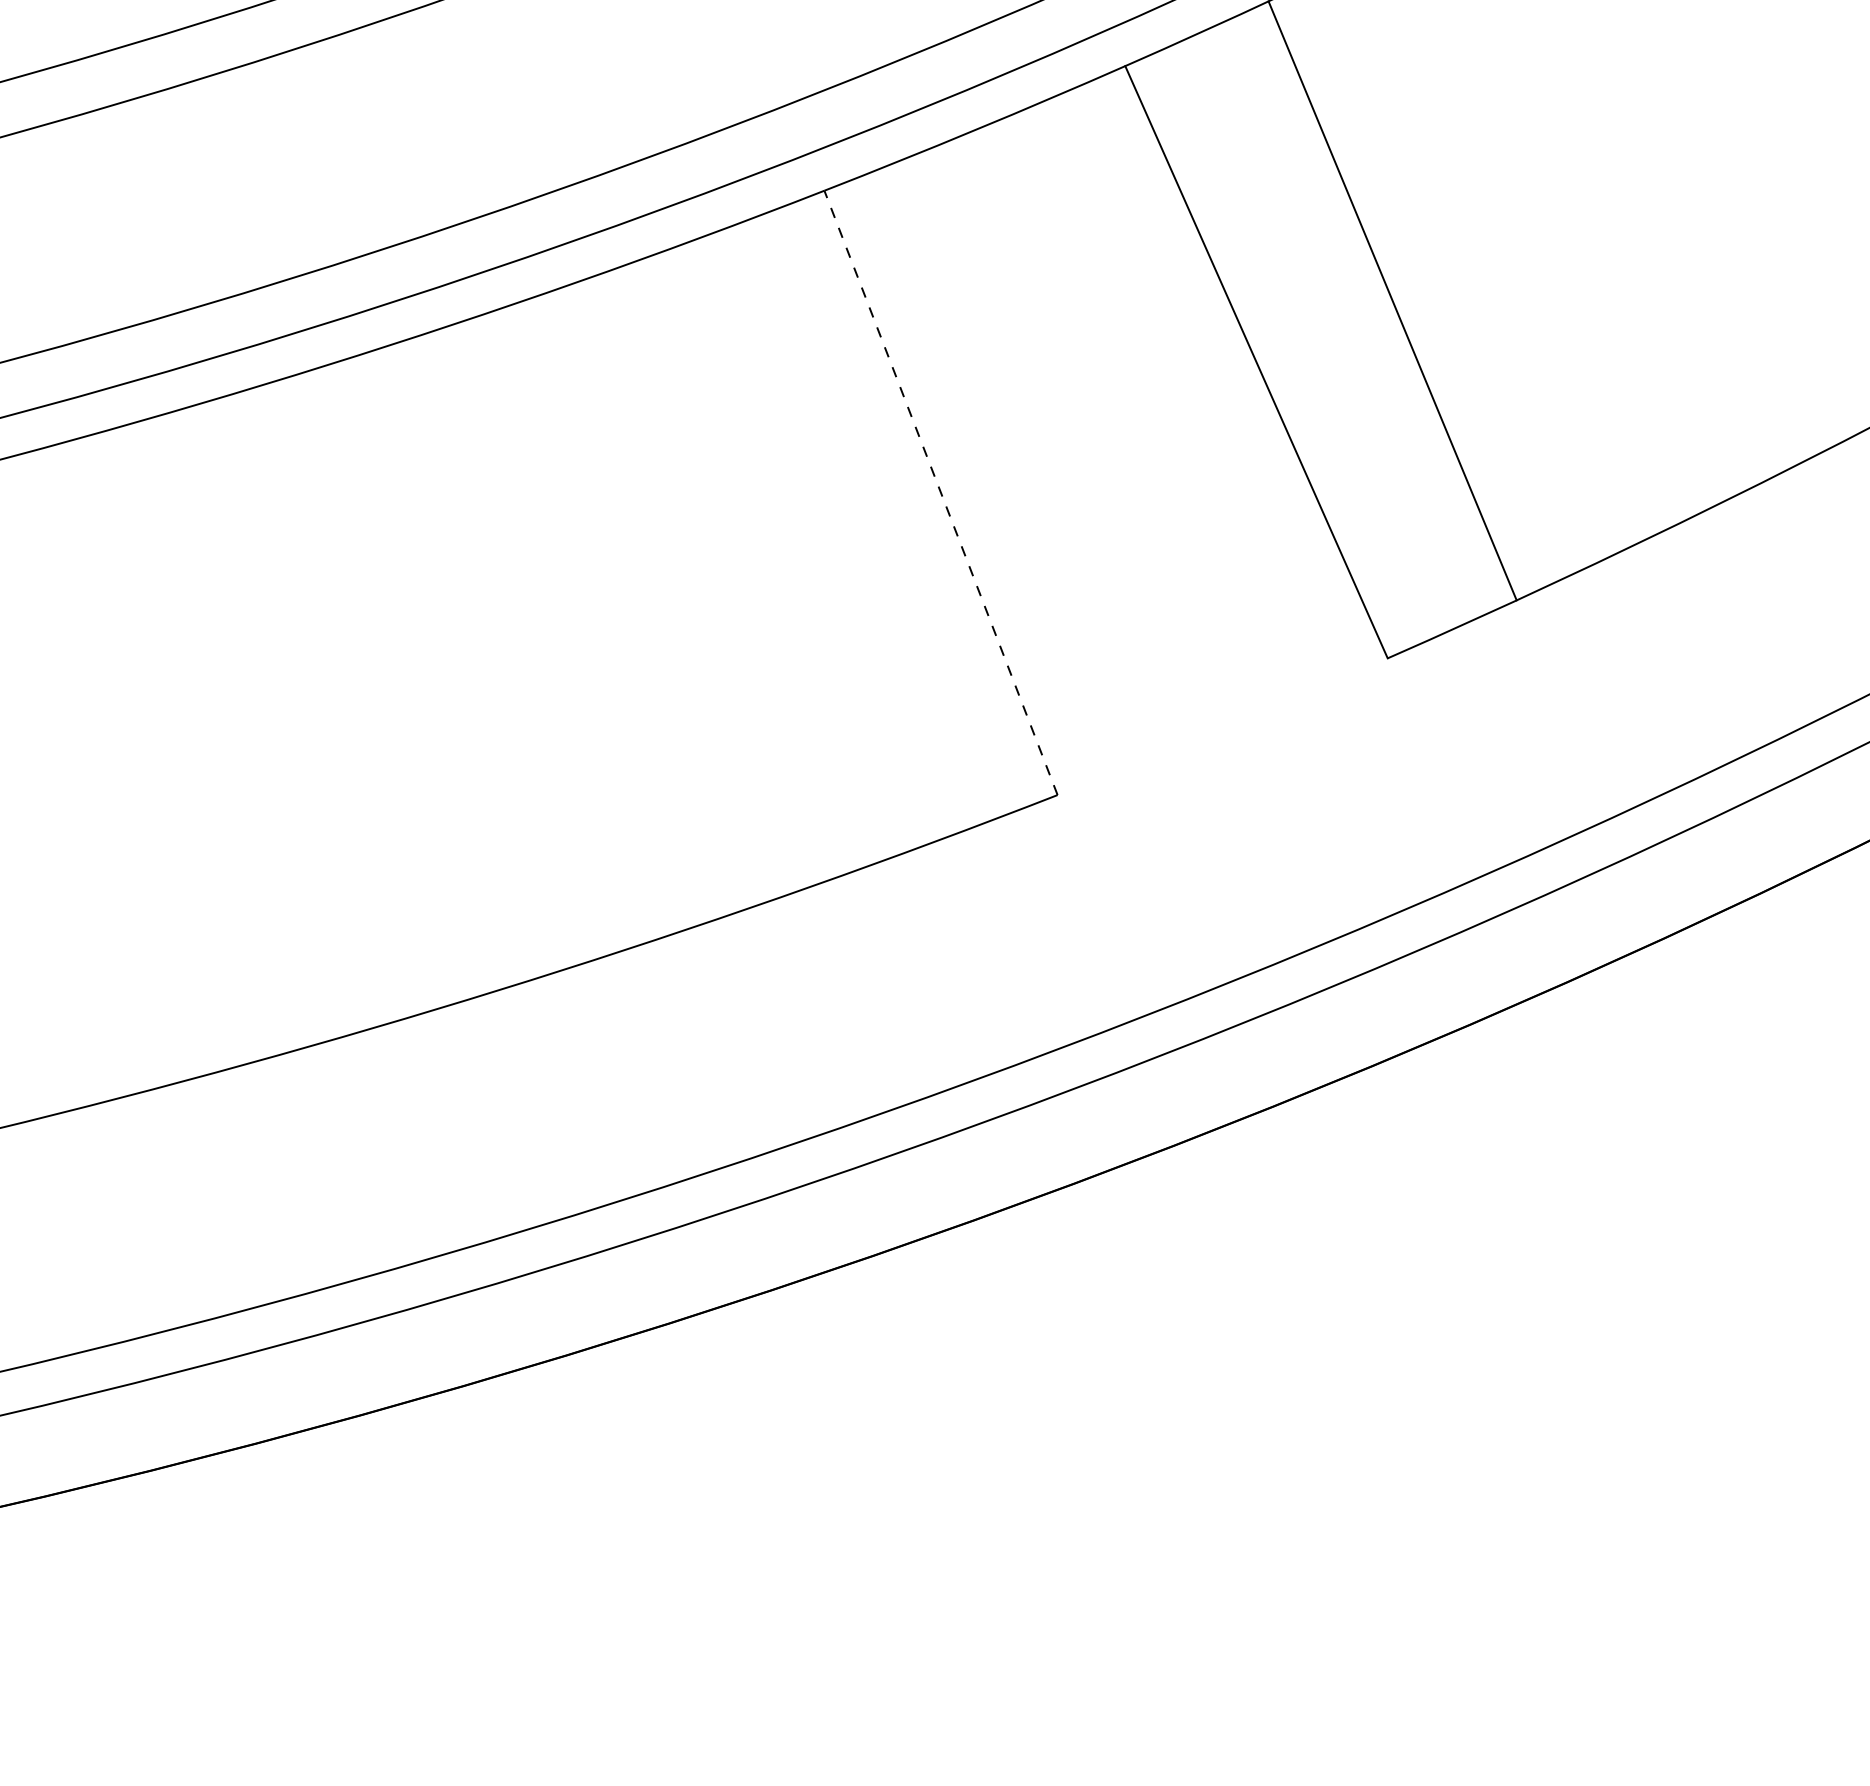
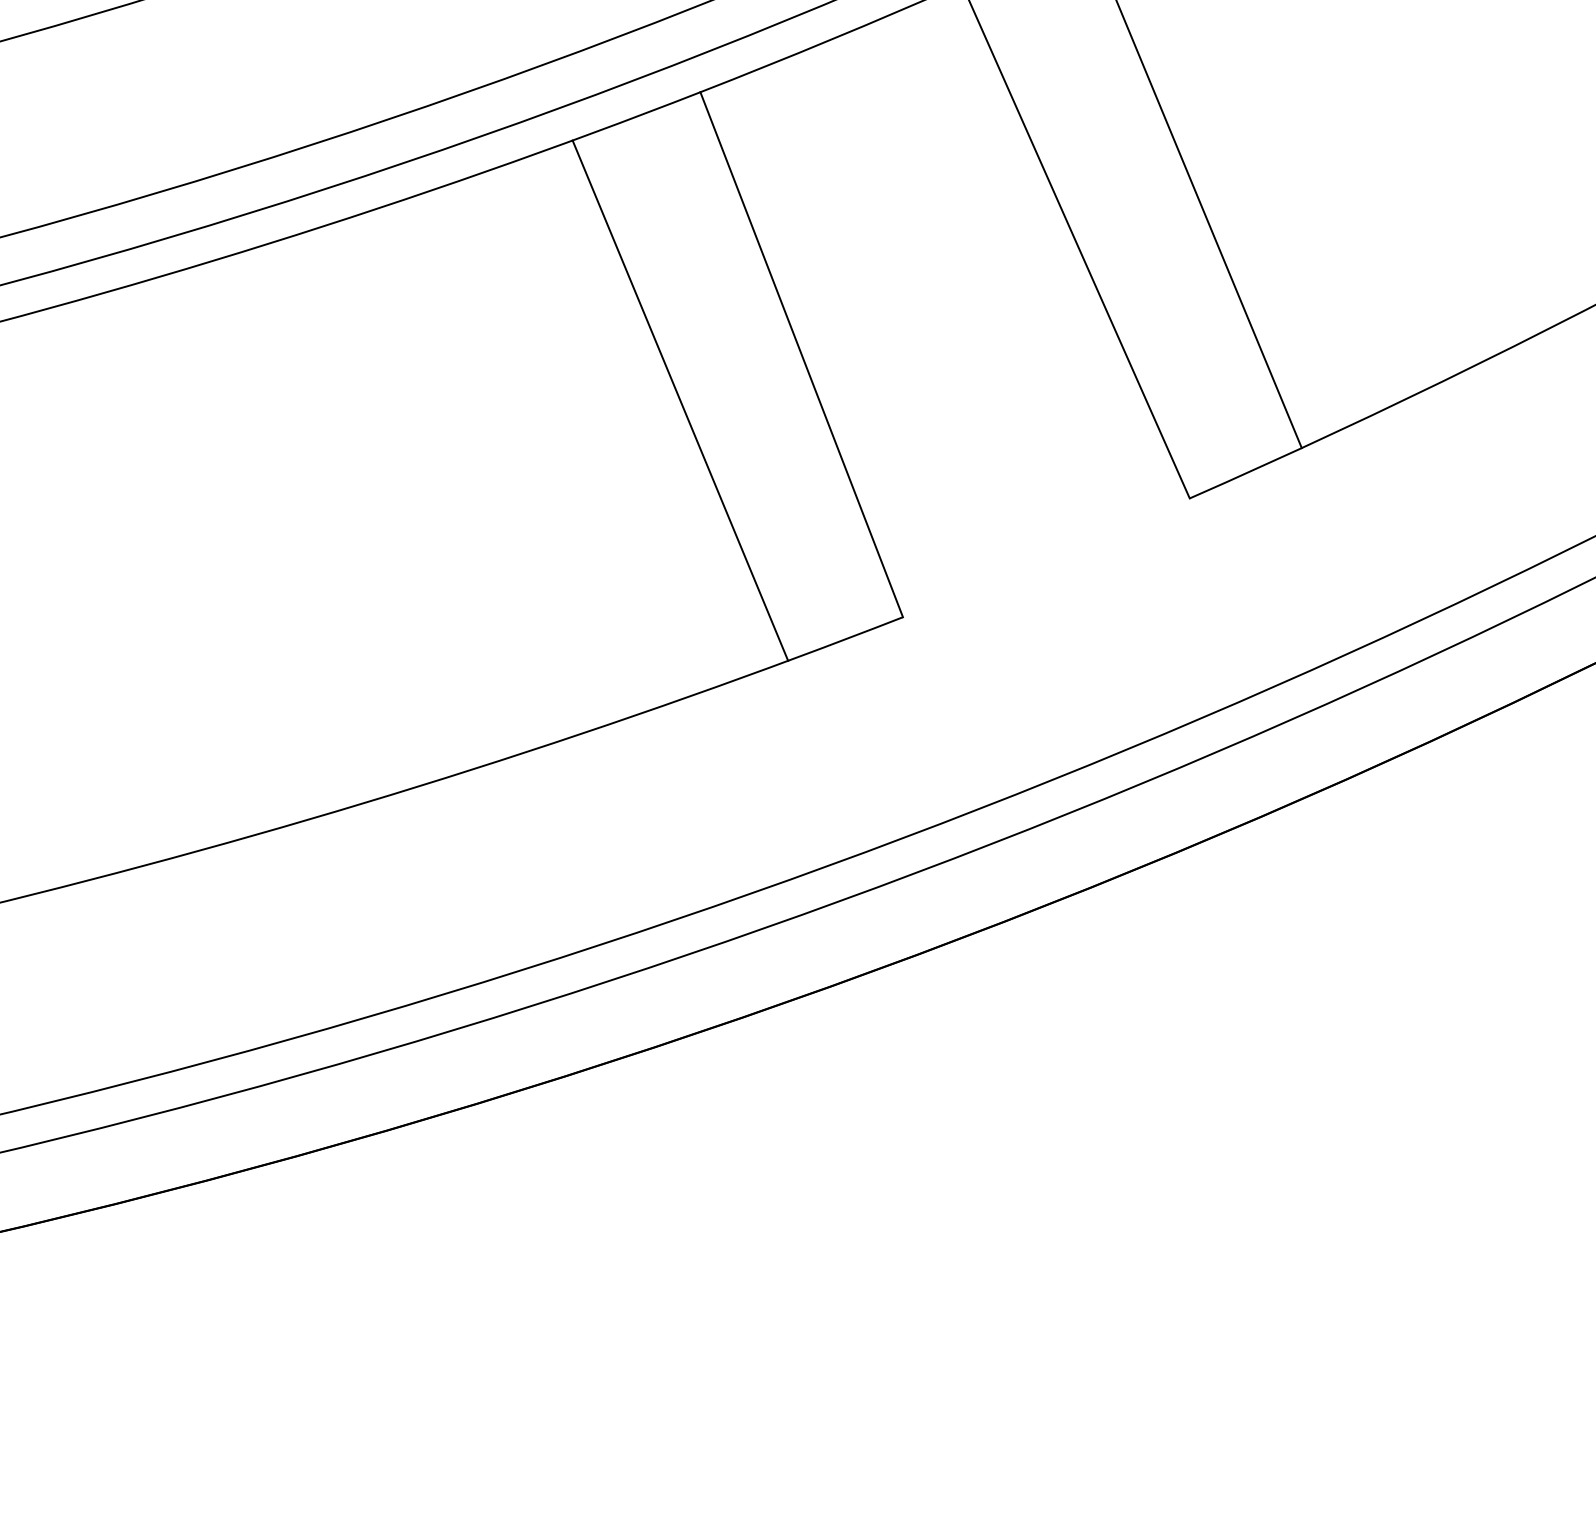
line: (941, 492) -> (802, 354), dashed -> solid
line: (801, 545) -> (680, 400), added

